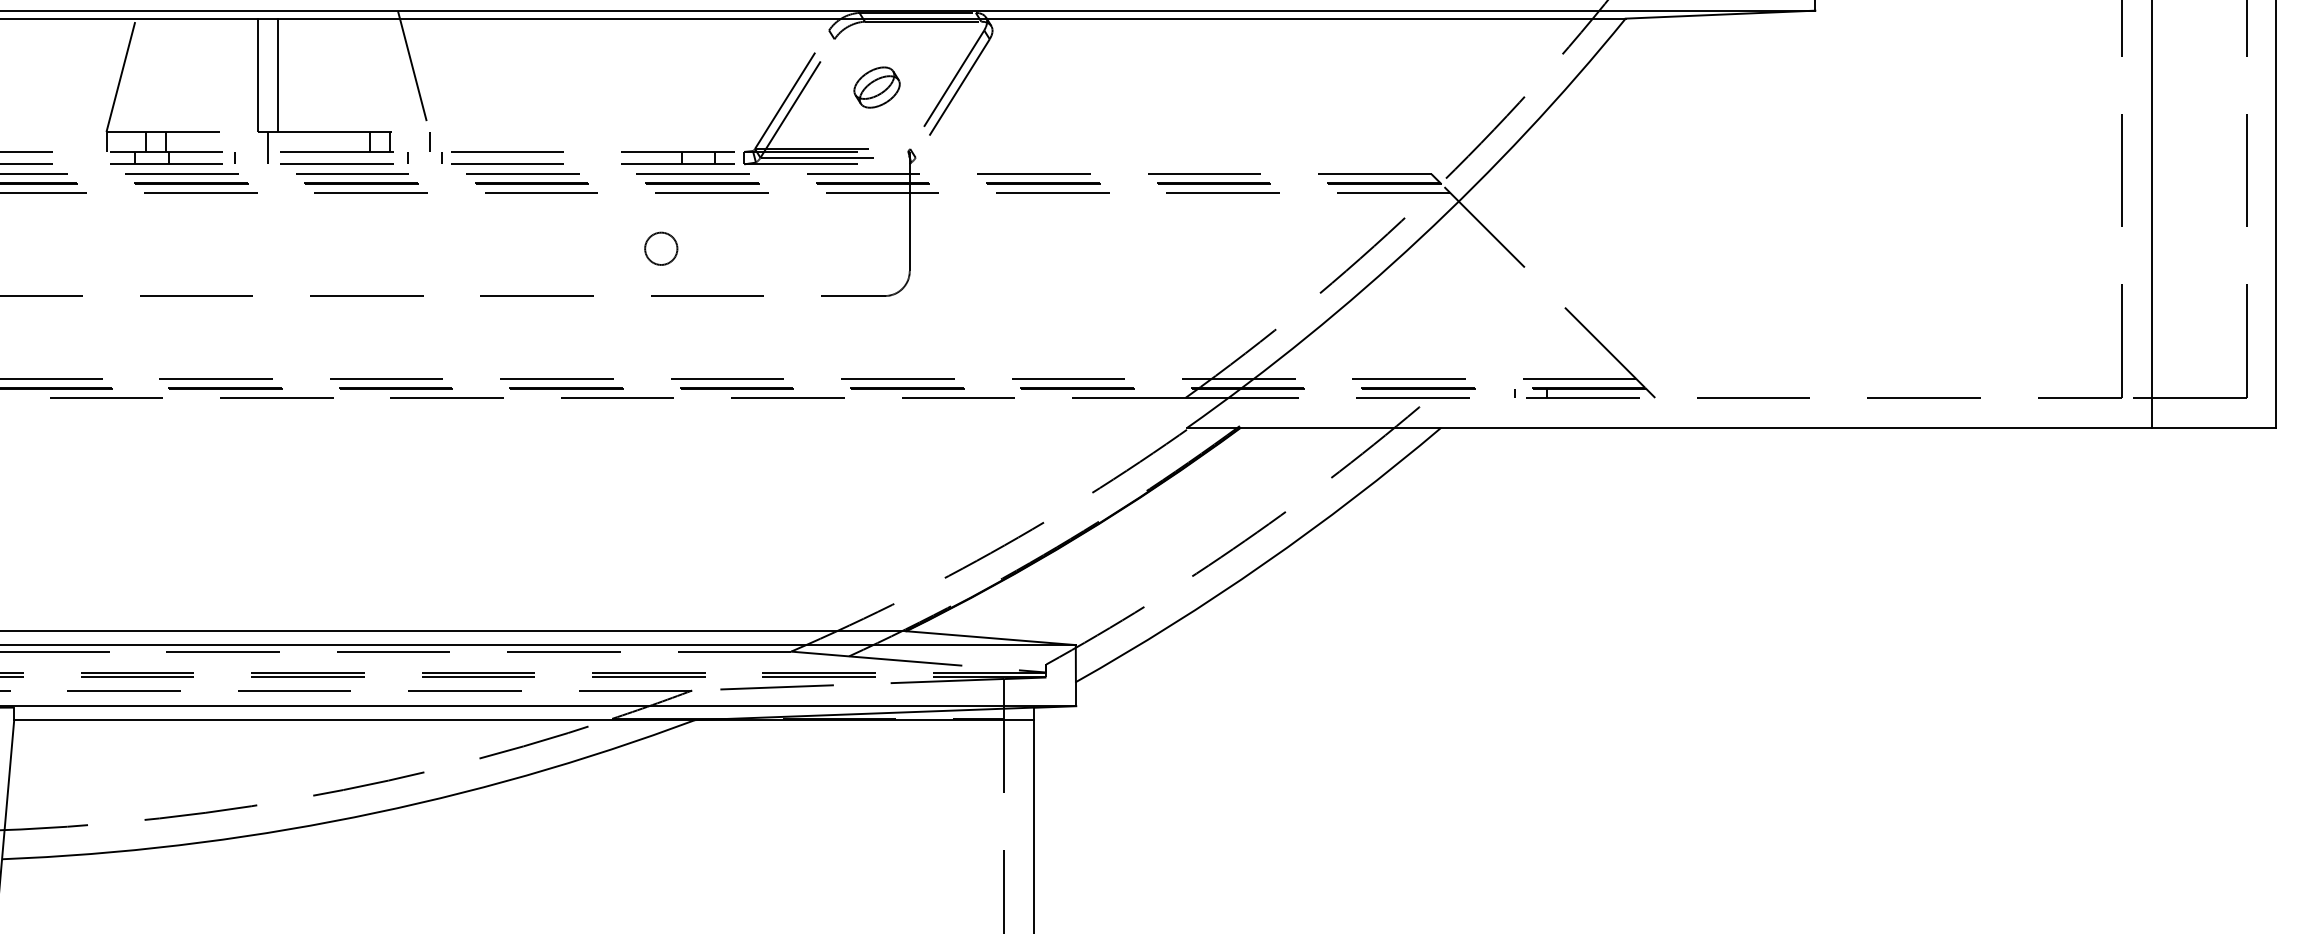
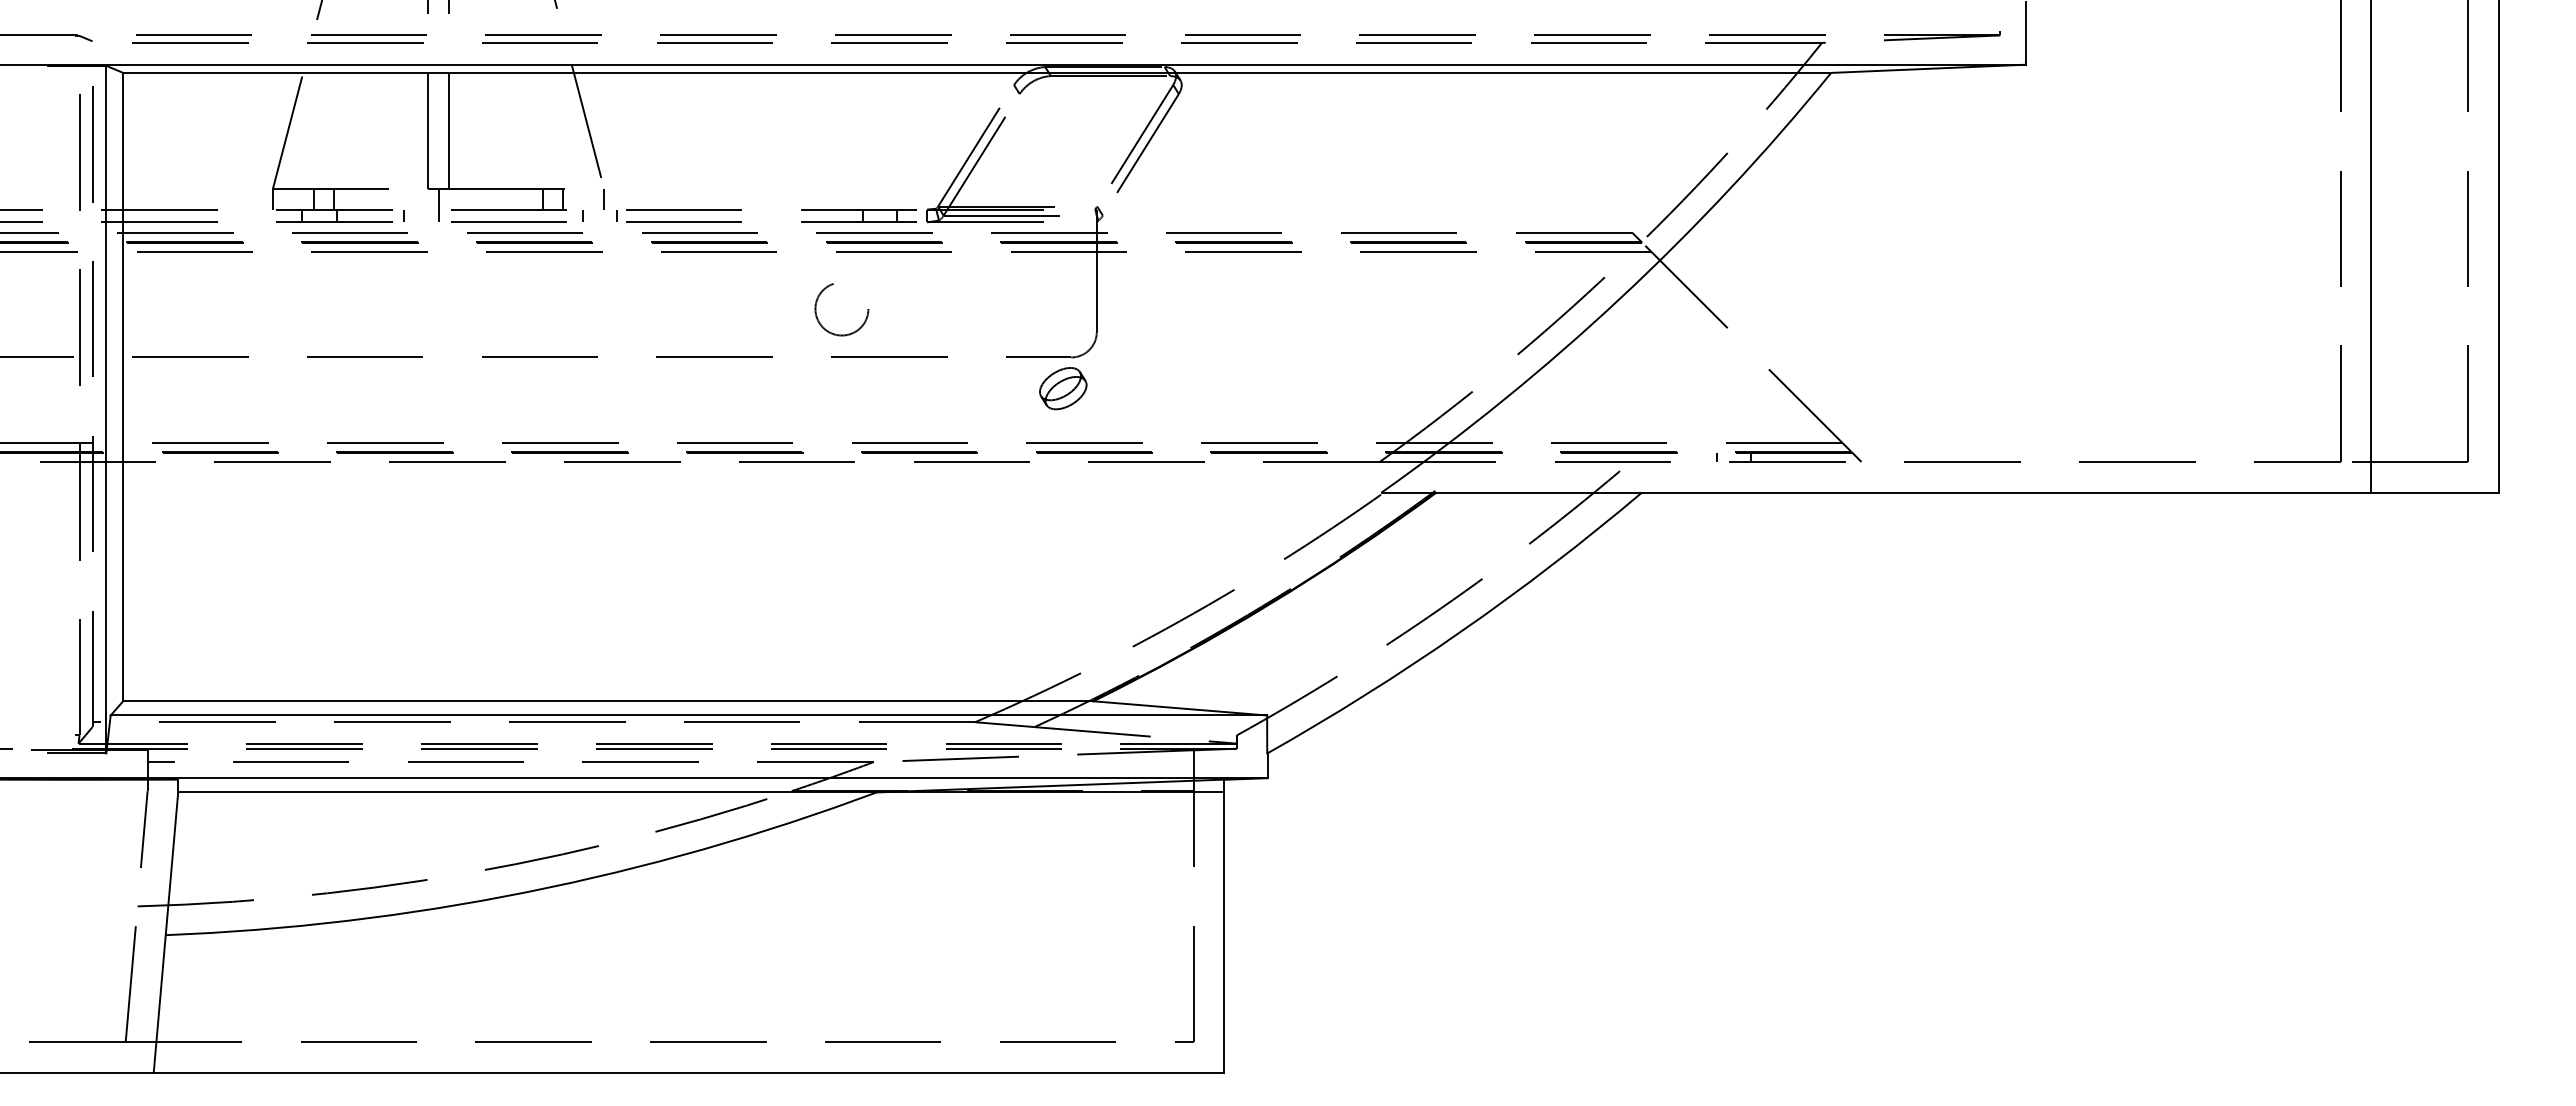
part: (877, 87) -> (1063, 388), moved
circle: (660, 248) -> (841, 308), size x1.6

